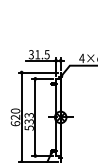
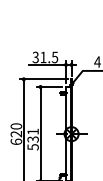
text: (28, 115) -> (32, 131), 533 -> 531

